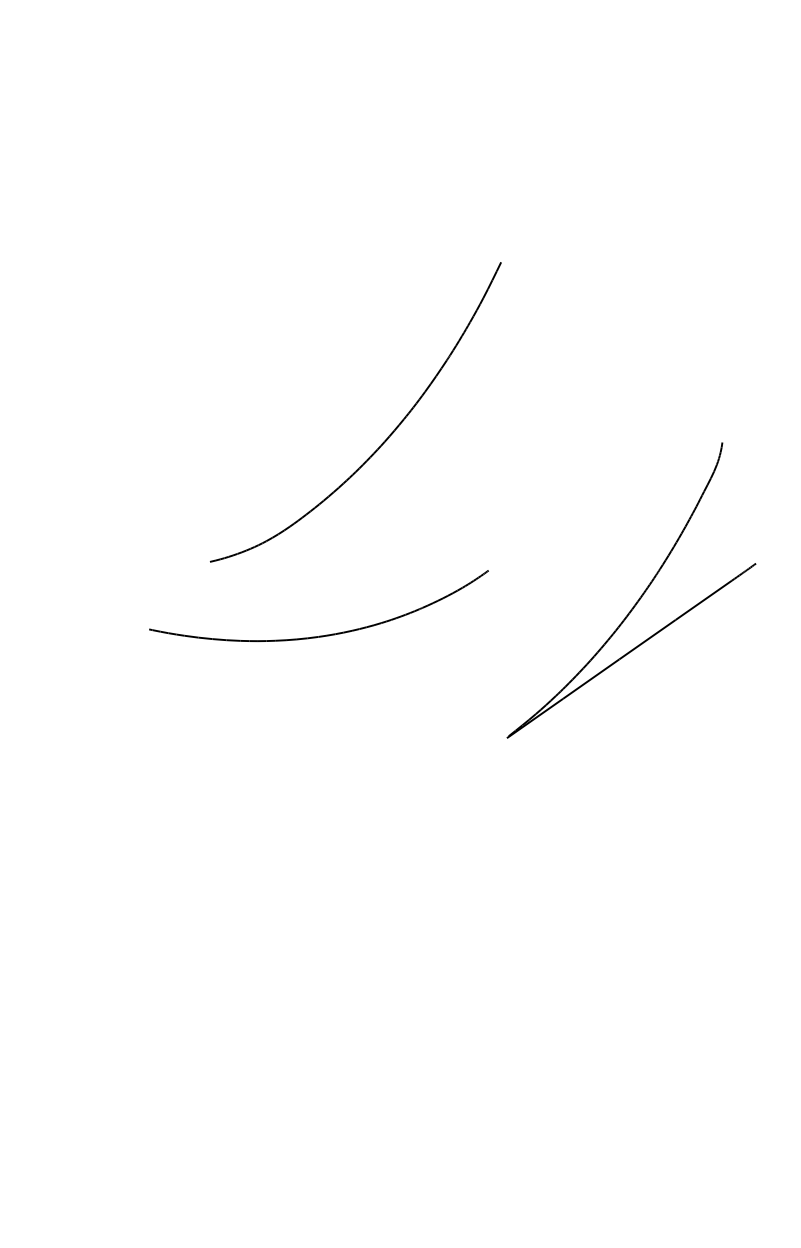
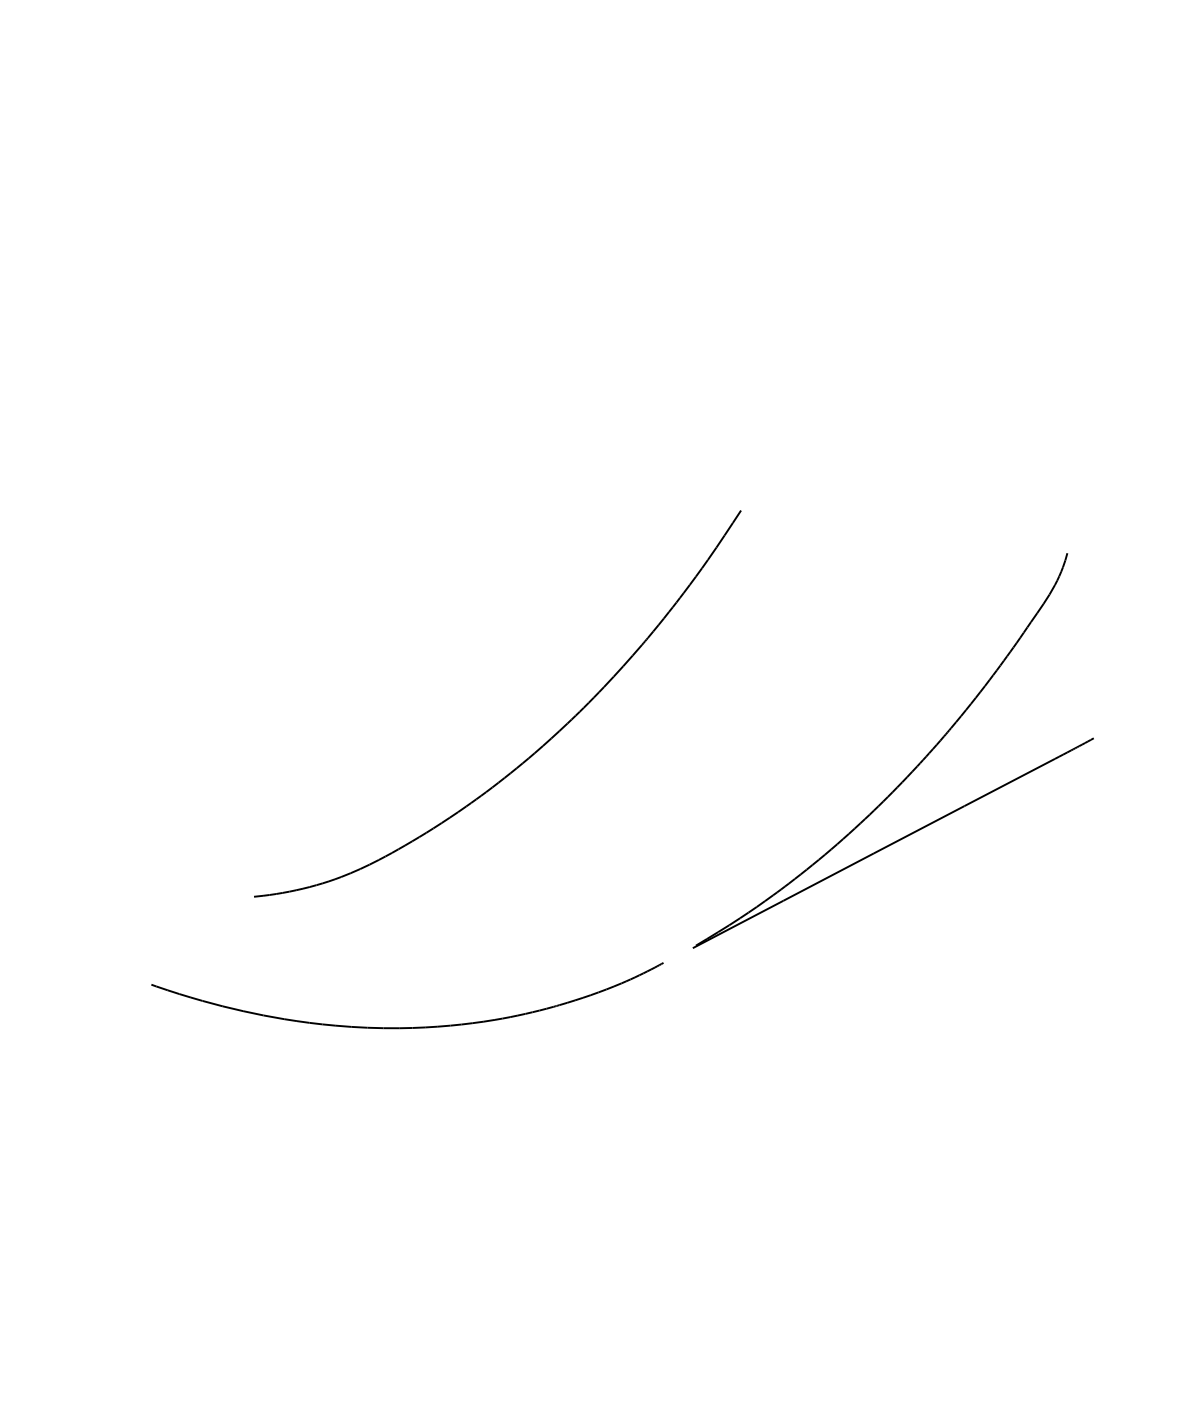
part: (639, 597) -> (915, 766), moved

